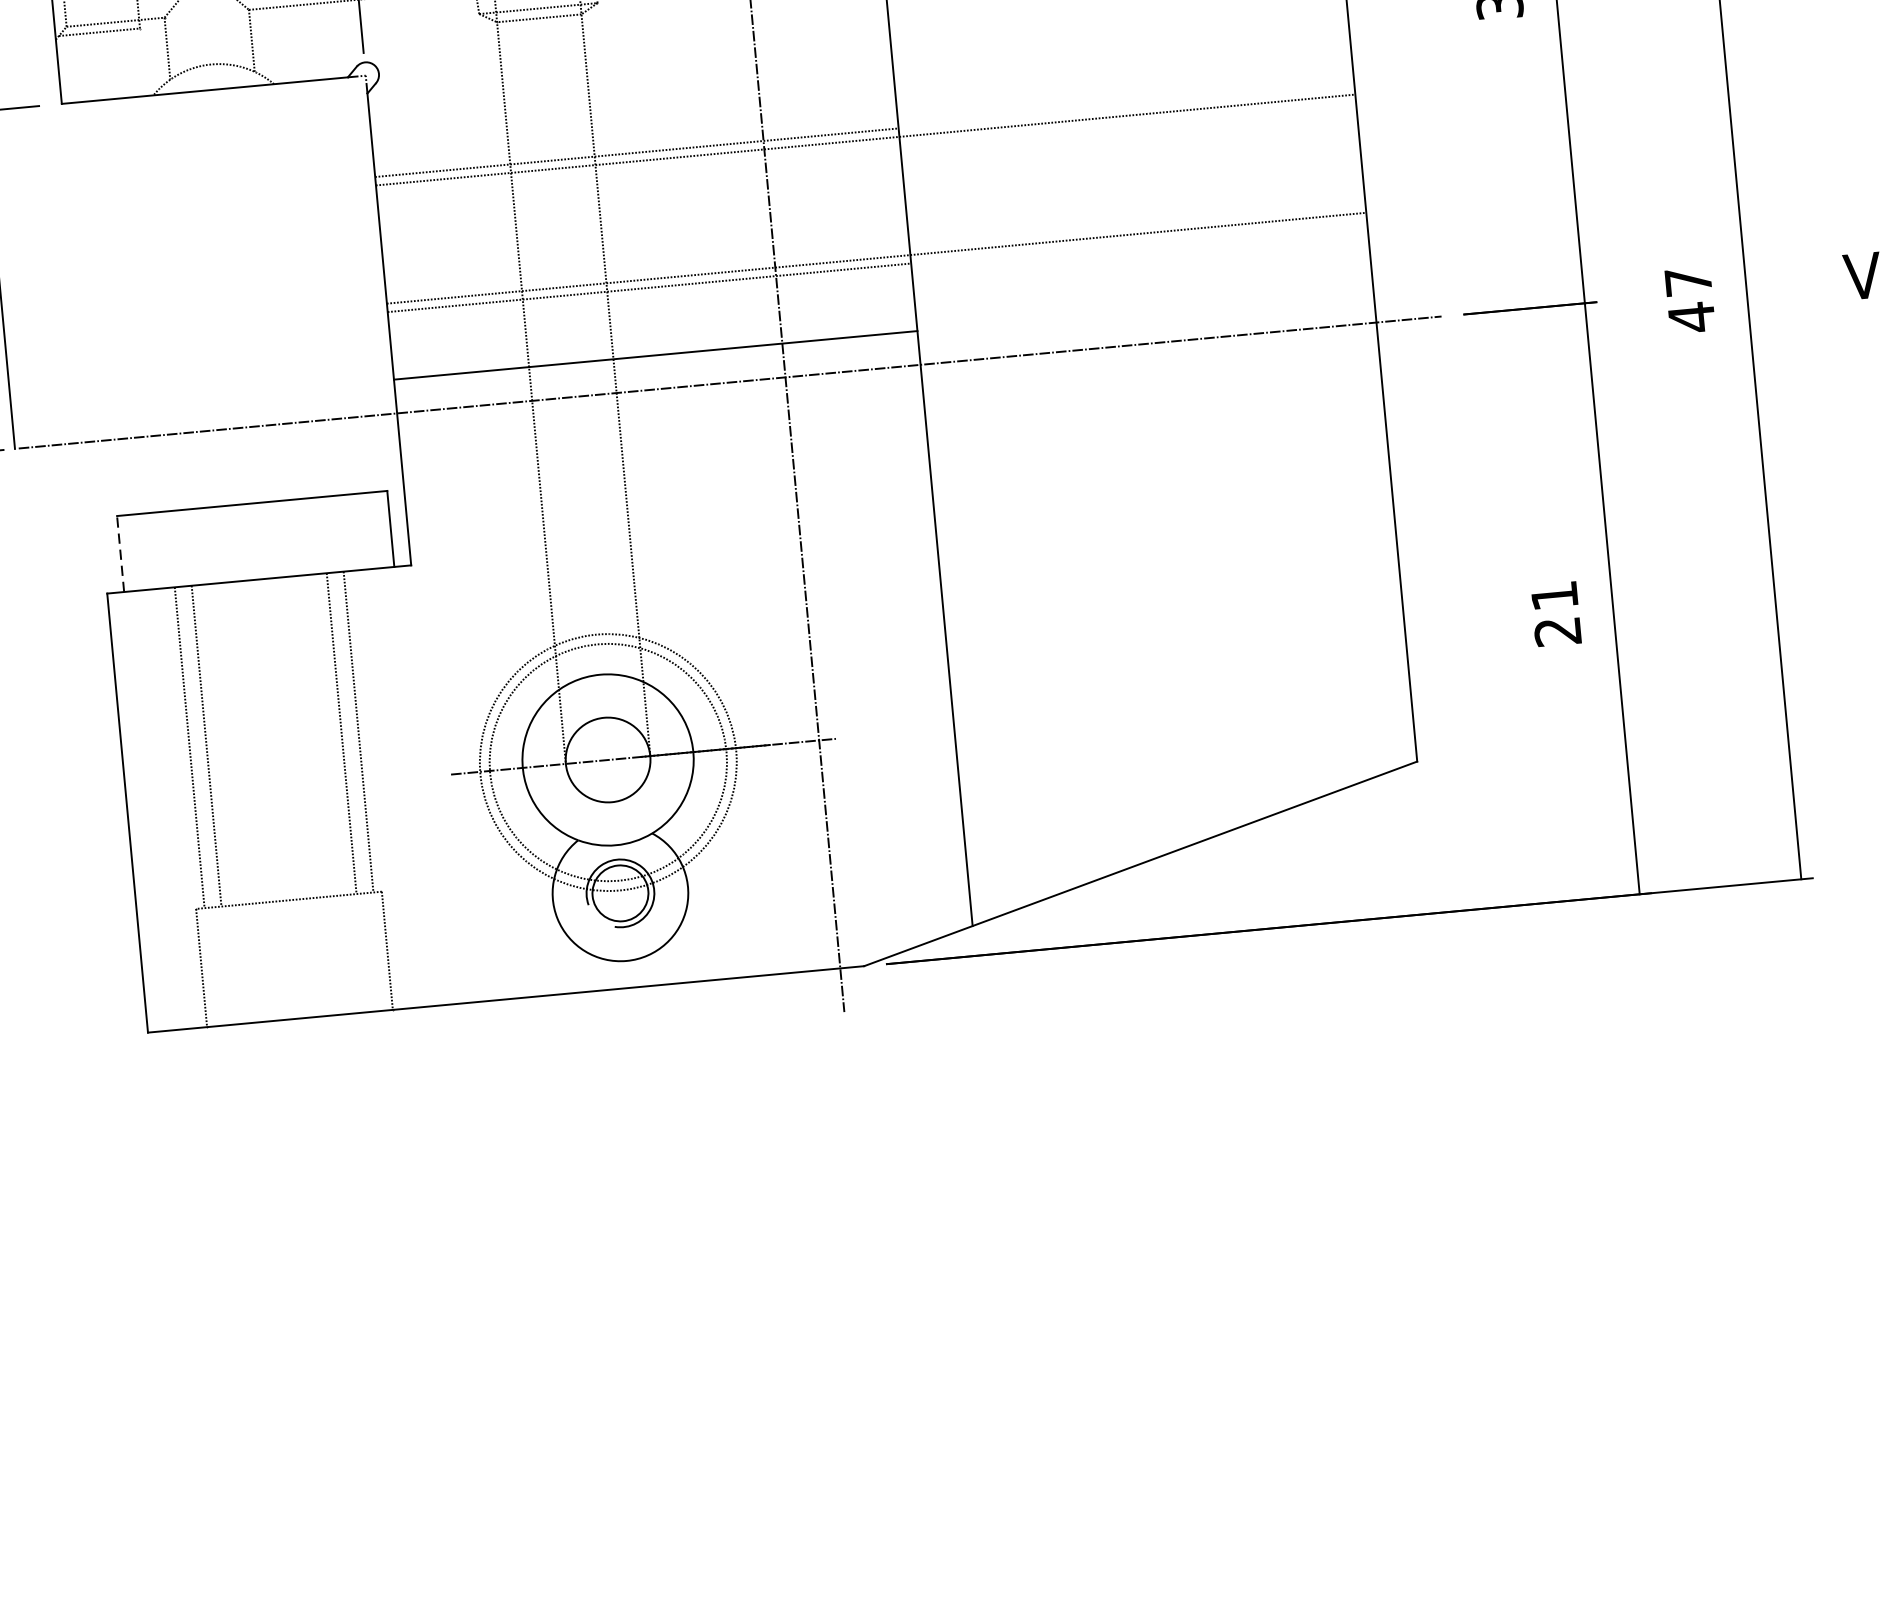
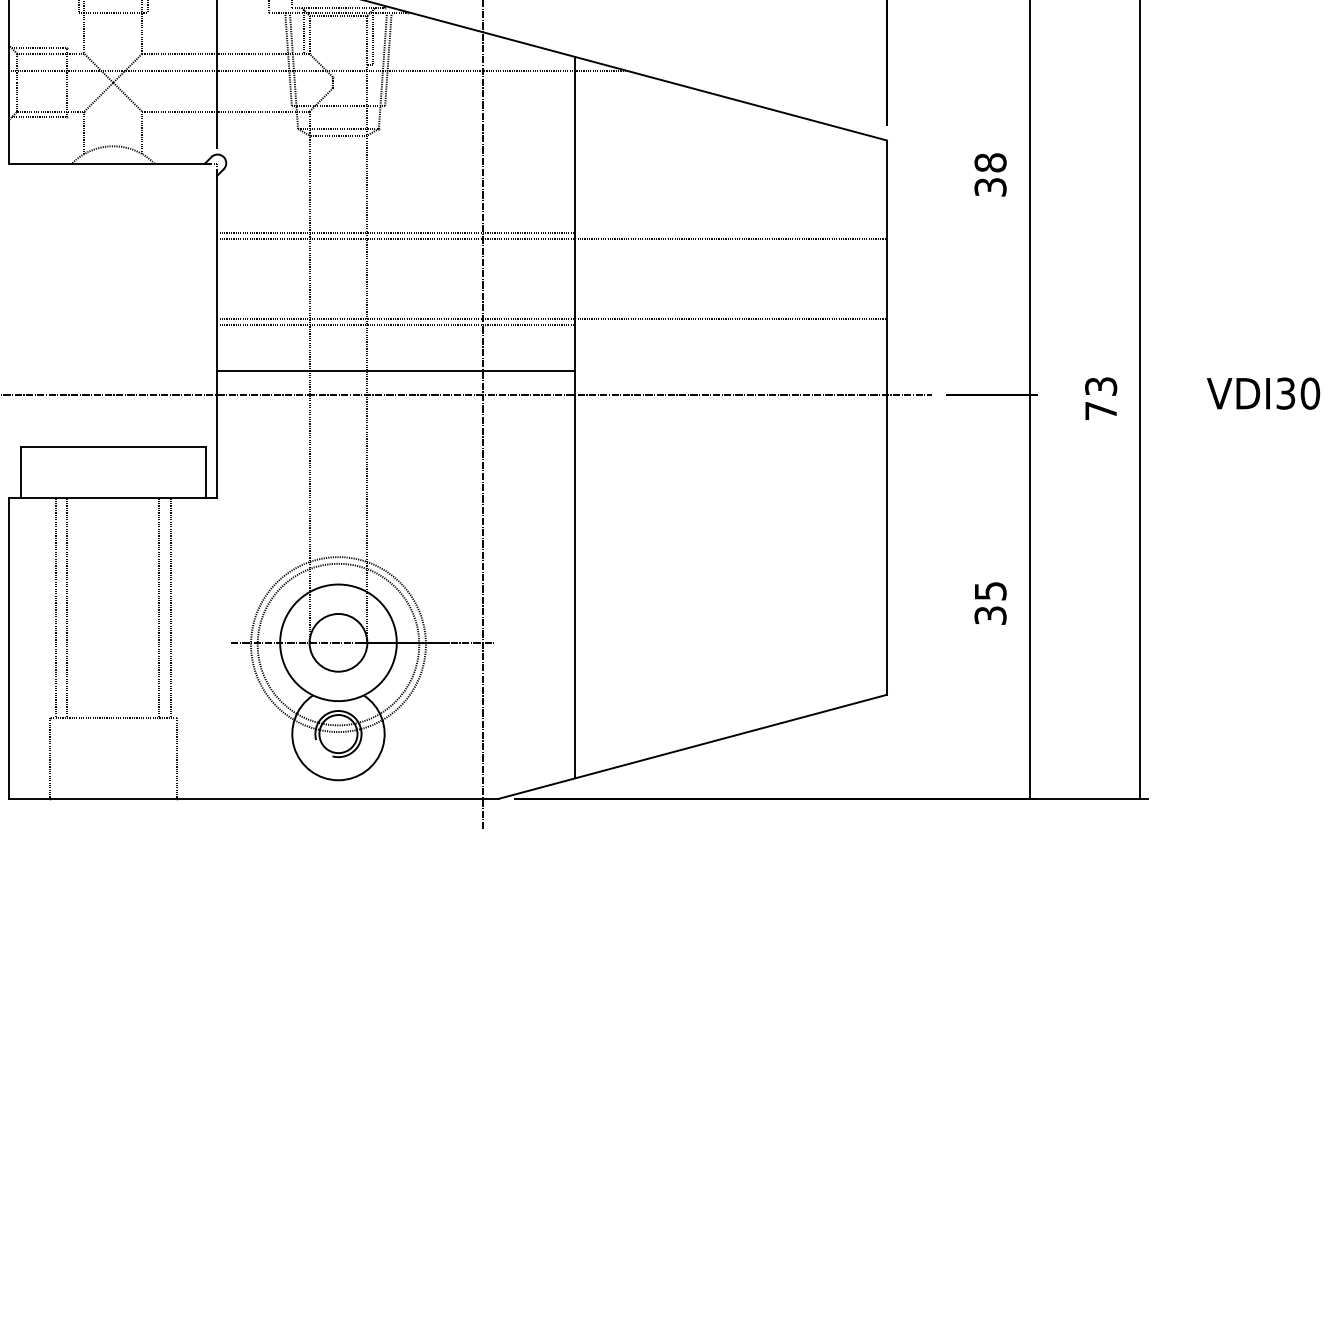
text: (1690, 300) -> (1101, 399), 47 -> 73
line: (120, 554) -> (20, 472), dashed -> solid
text: (1556, 614) -> (990, 603), 21 -> 35

